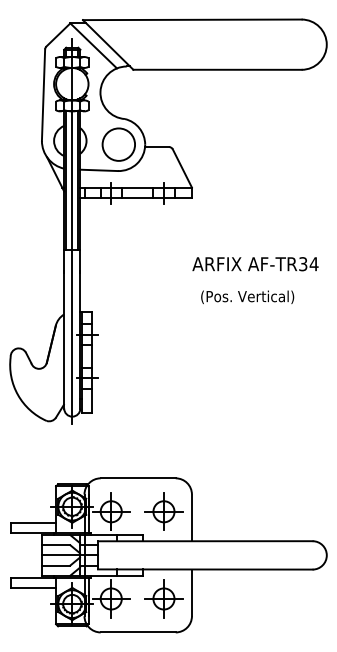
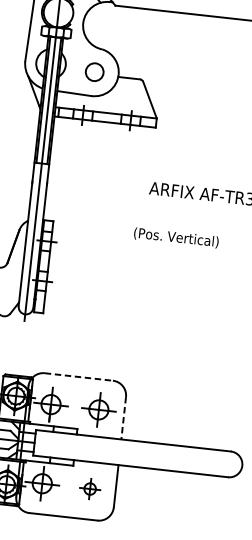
circle: (118, 144) -> (94, 72), size x0.6
text: (247, 296) -> (176, 237), moved
line: (138, 478) -> (79, 377), solid -> dashed
line: (191, 518) -> (123, 418), solid -> dashed
part: (163, 598) -> (89, 488), size x0.6

